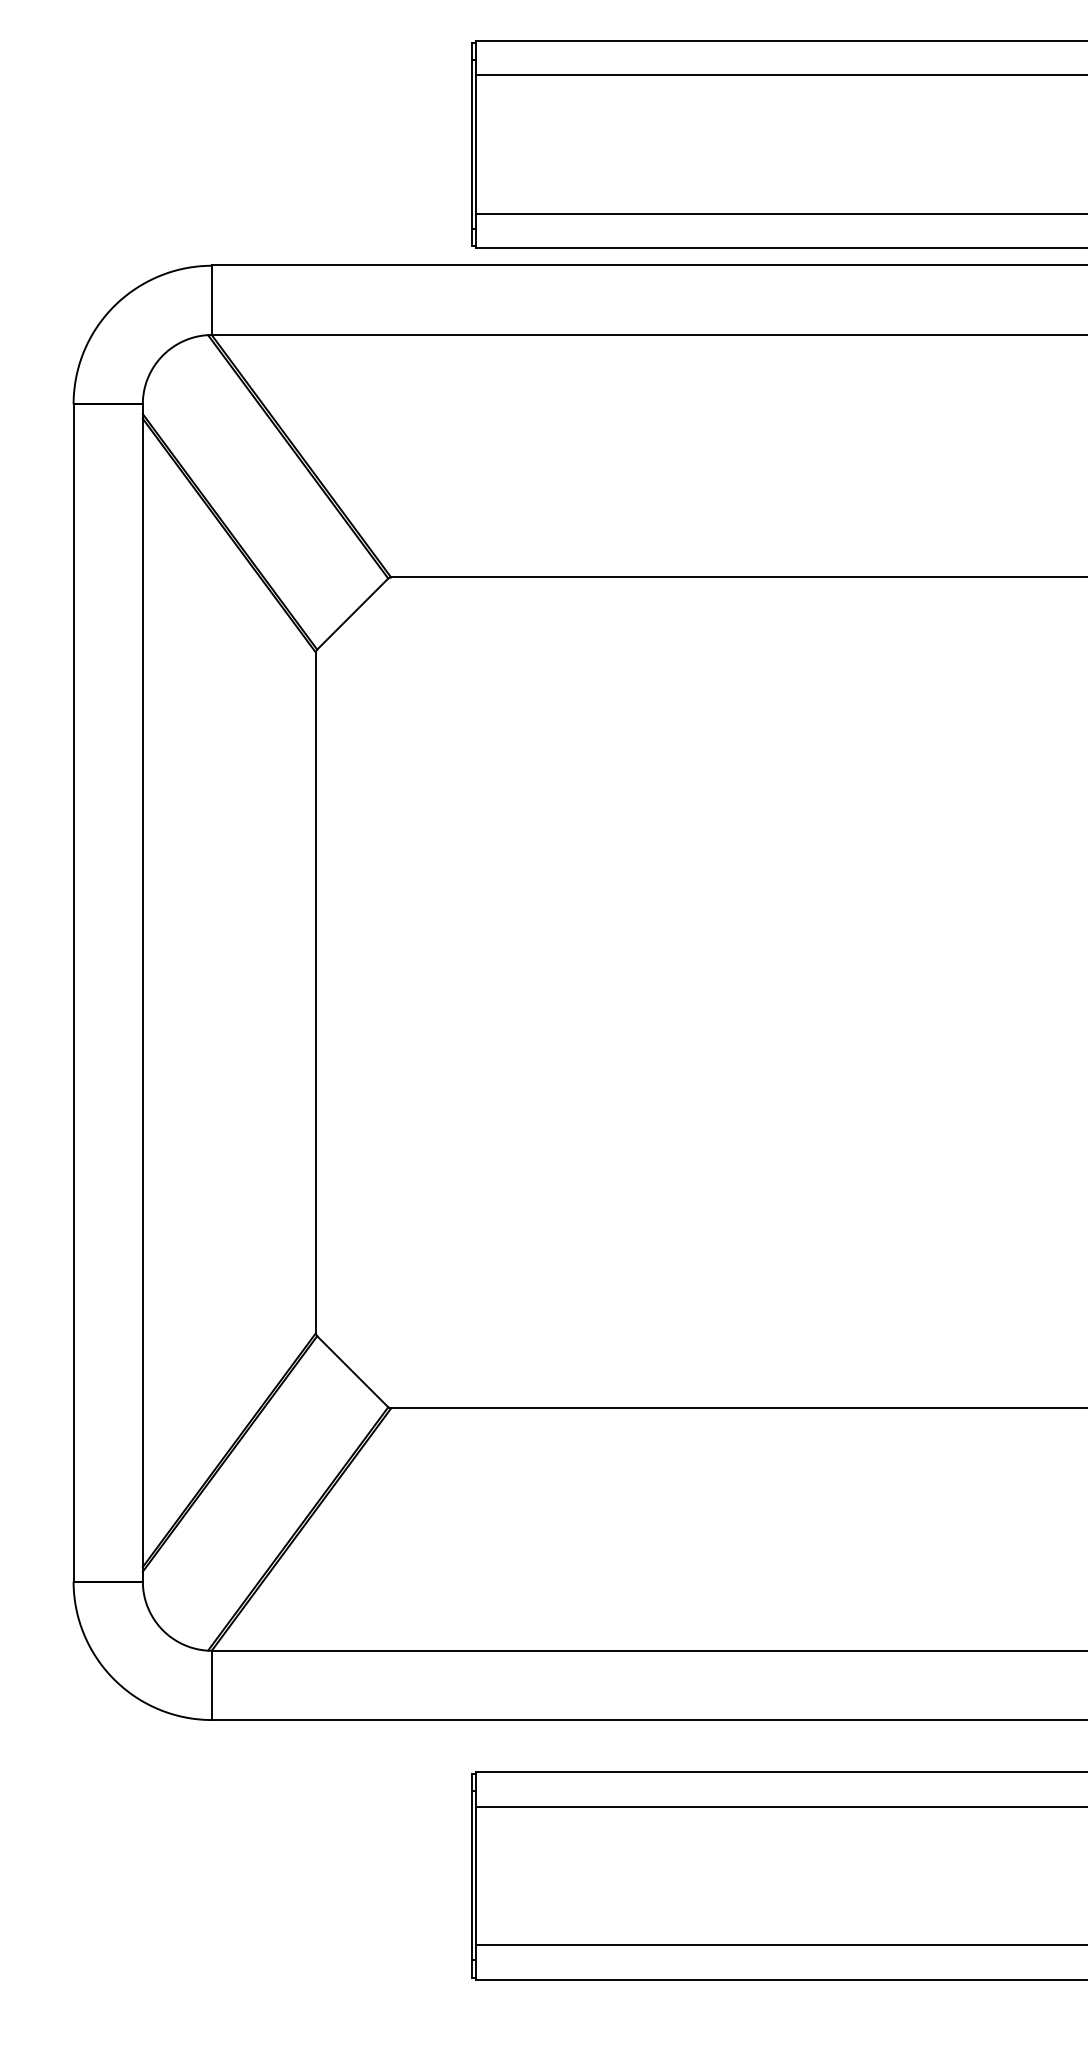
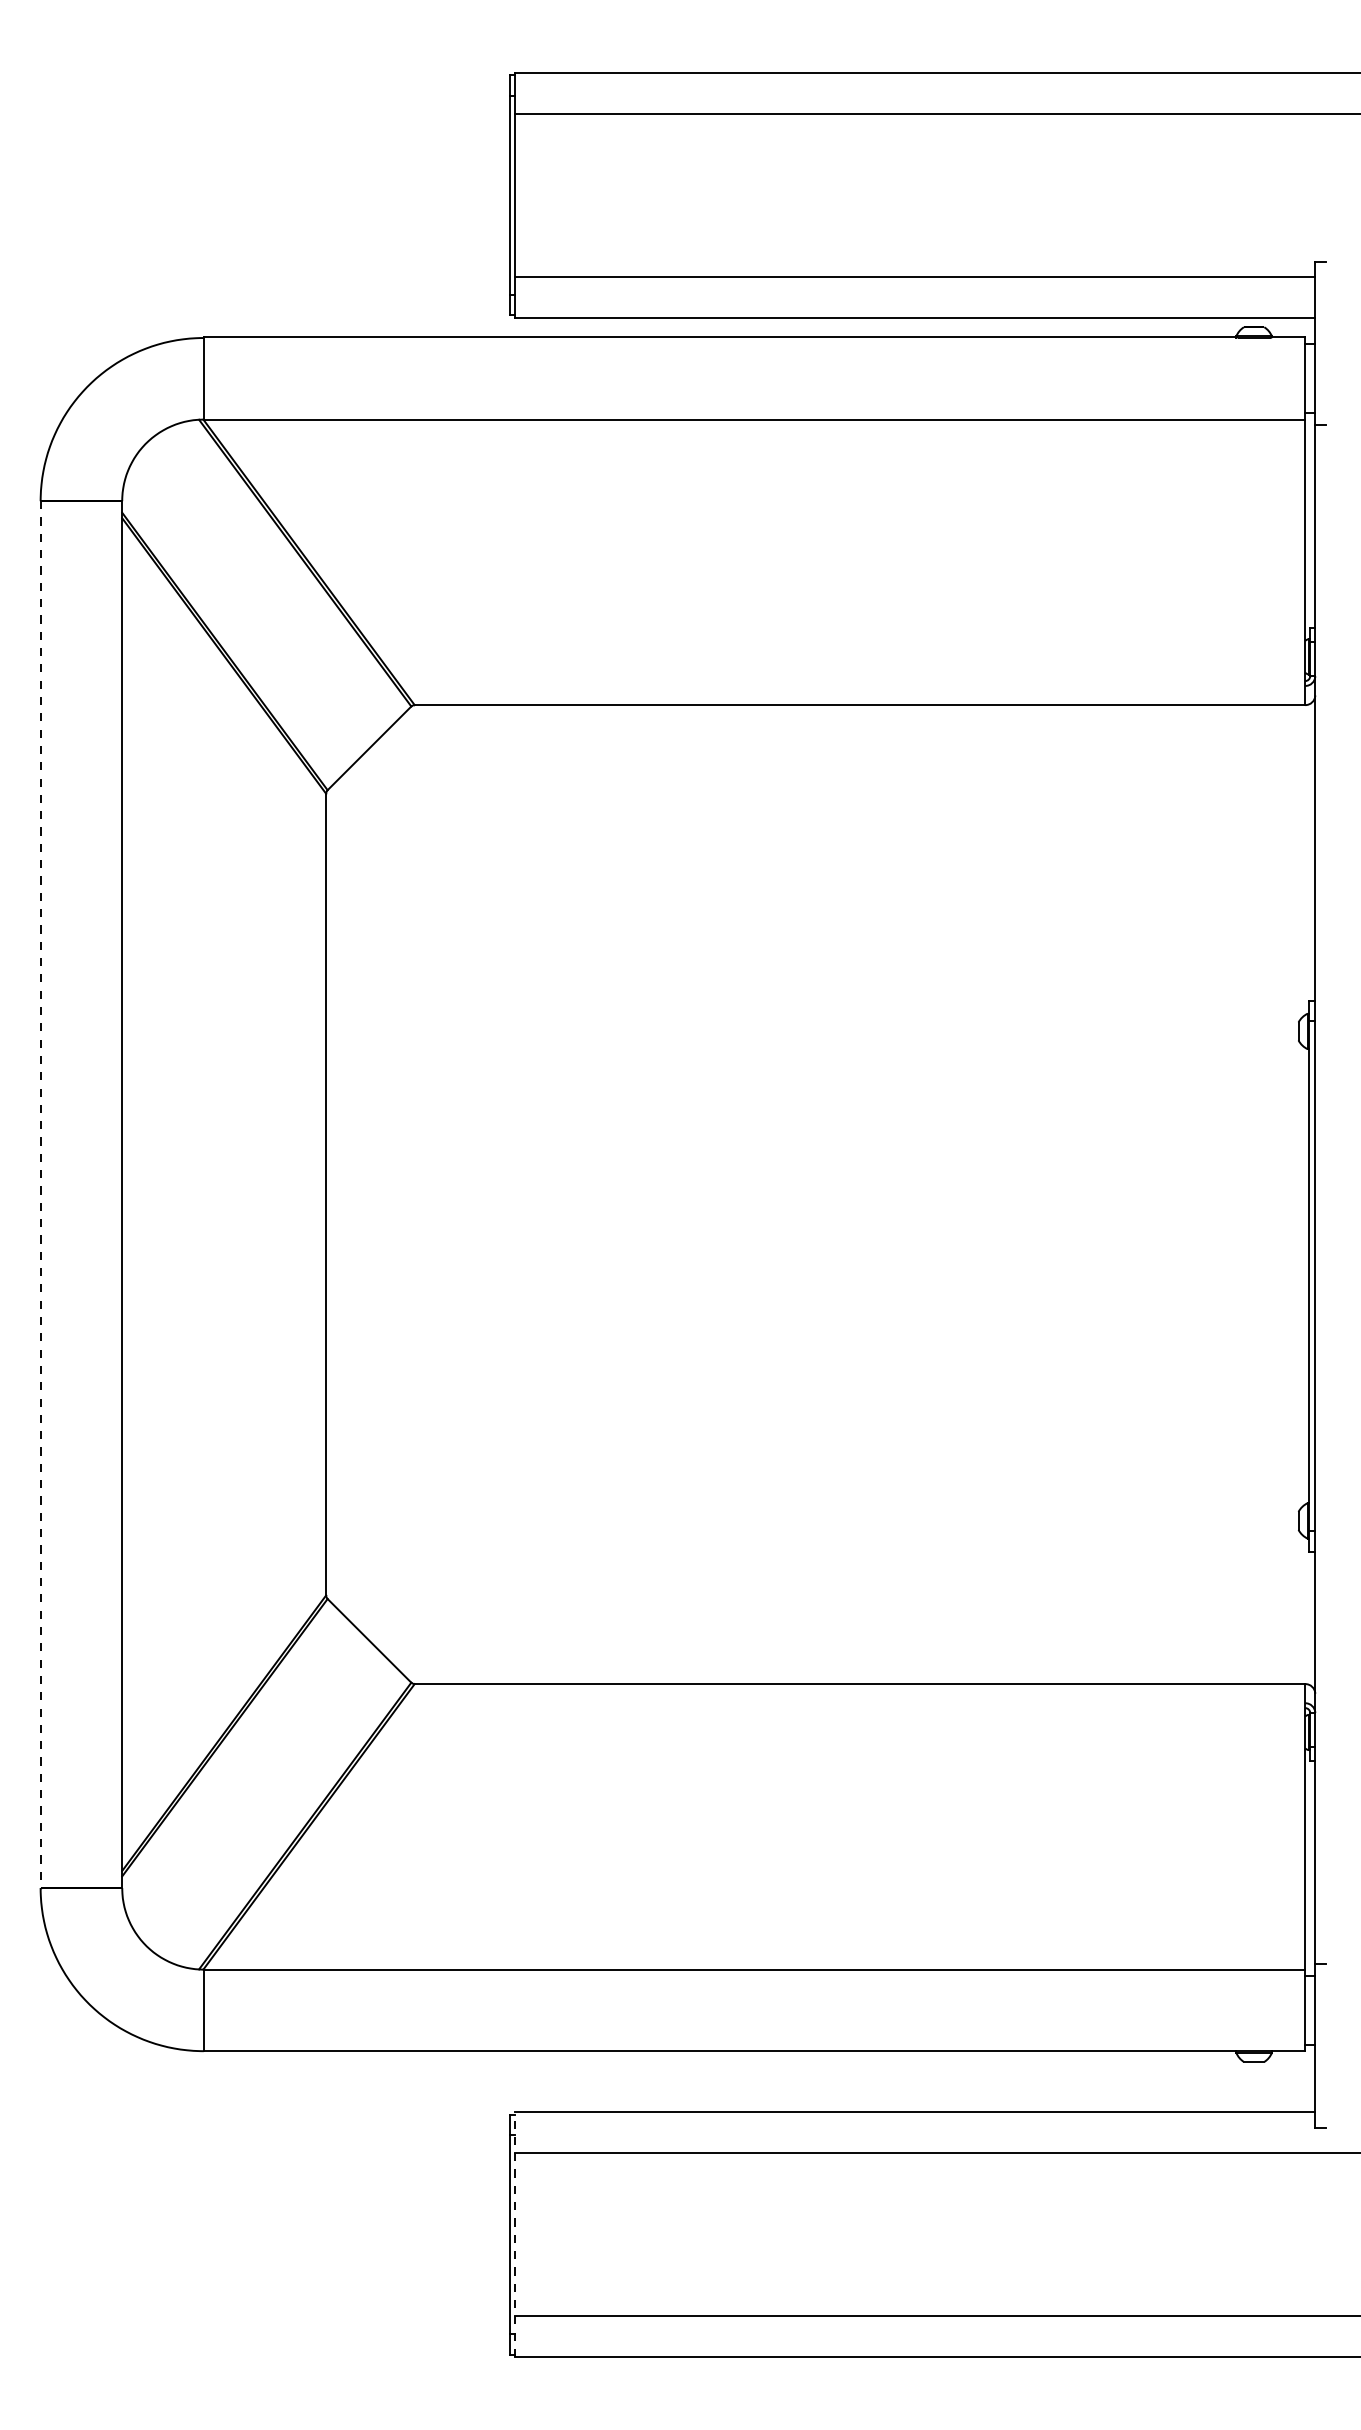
line: (73, 993) -> (40, 1195), solid -> dashed
line: (475, 1875) -> (514, 2234), solid -> dashed

